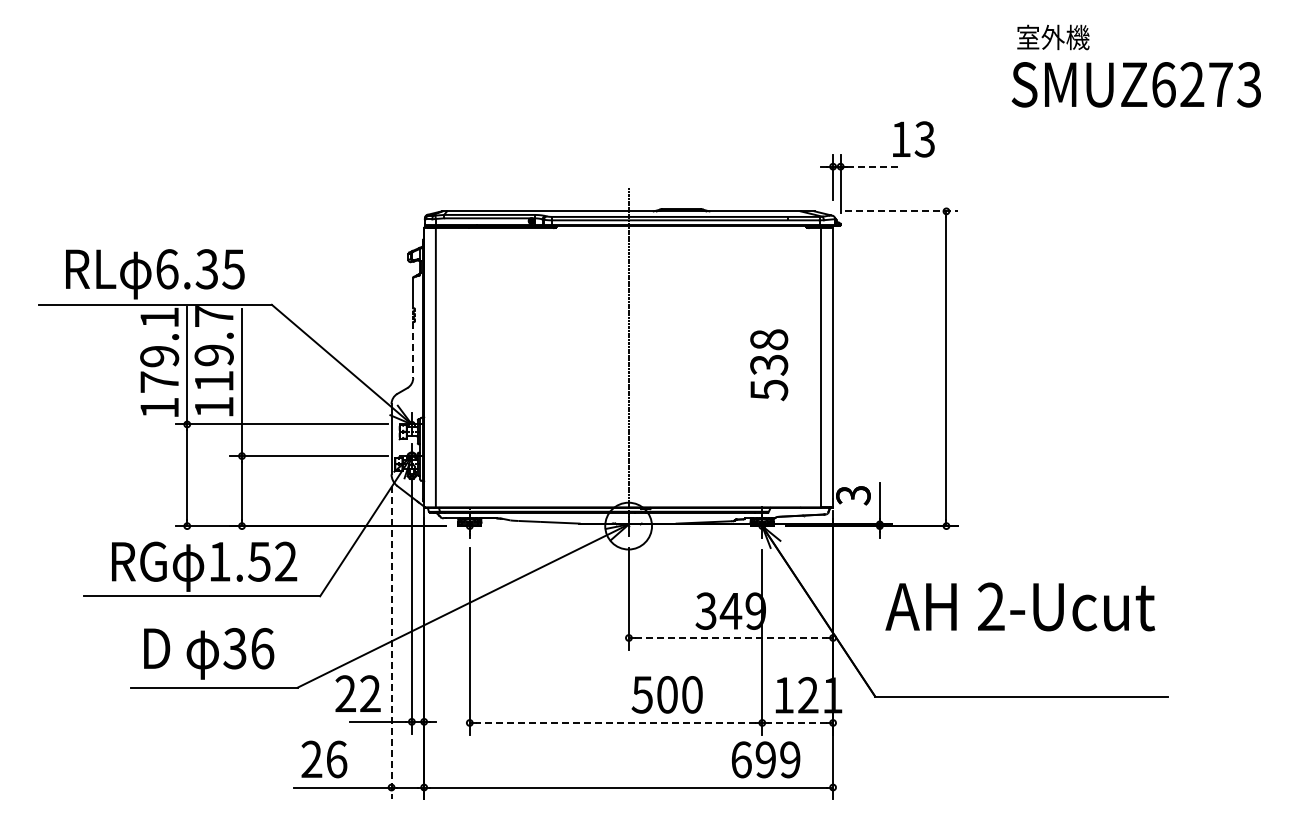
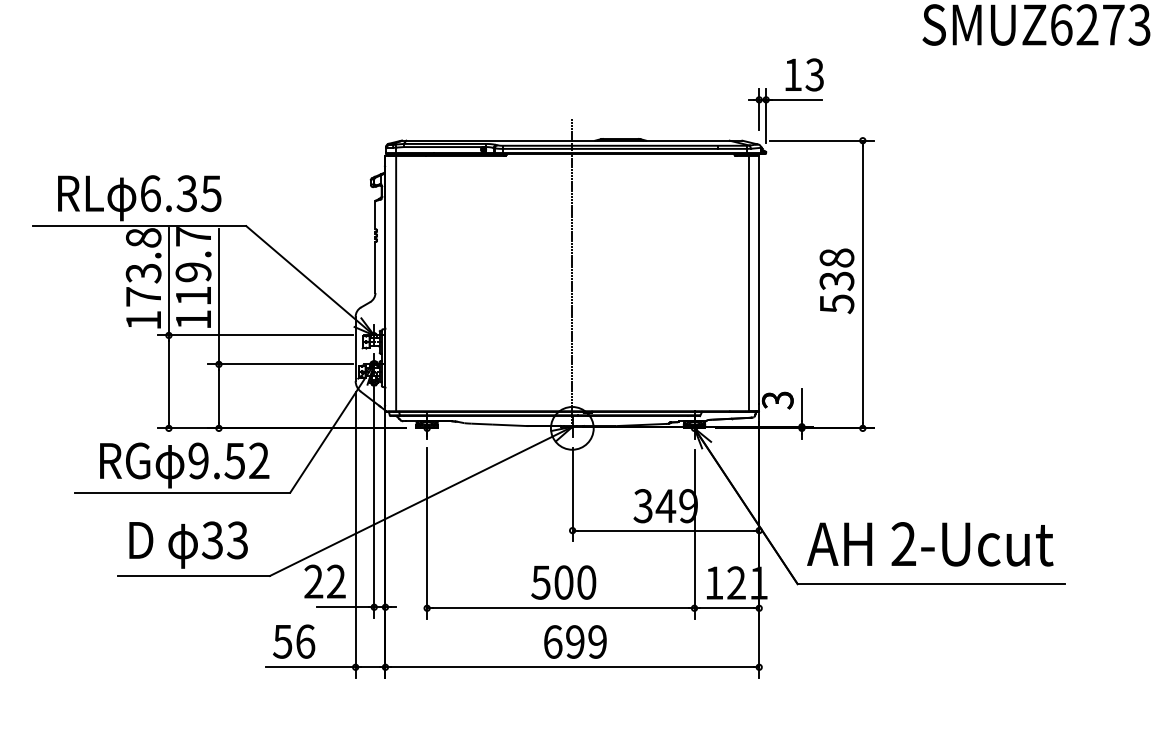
text: (913, 139) -> (804, 75), moved
line: (874, 166) -> (797, 99), dashed -> solid
line: (901, 211) -> (821, 140), dashed -> solid
text: (159, 337) -> (143, 255), 179.1 -> 173.8
line: (413, 350) -> (375, 267), dashed -> solid
text: (769, 365) -> (837, 281), moved
text: (219, 561) -> (198, 460), 1.52 -> 9.52
text: (1020, 606) -> (930, 543), moved
line: (731, 637) -> (666, 530), dashed -> solid
line: (391, 642) -> (355, 534), dashed -> solid
text: (262, 648) -> (237, 540), 36 -> 33
text: (666, 694) -> (563, 582), moved
line: (615, 722) -> (560, 607), dashed -> solid
line: (797, 722) -> (726, 607), dashed -> solid
text: (311, 759) -> (282, 641), 26 -> 56
text: (766, 759) -> (575, 641), moved

